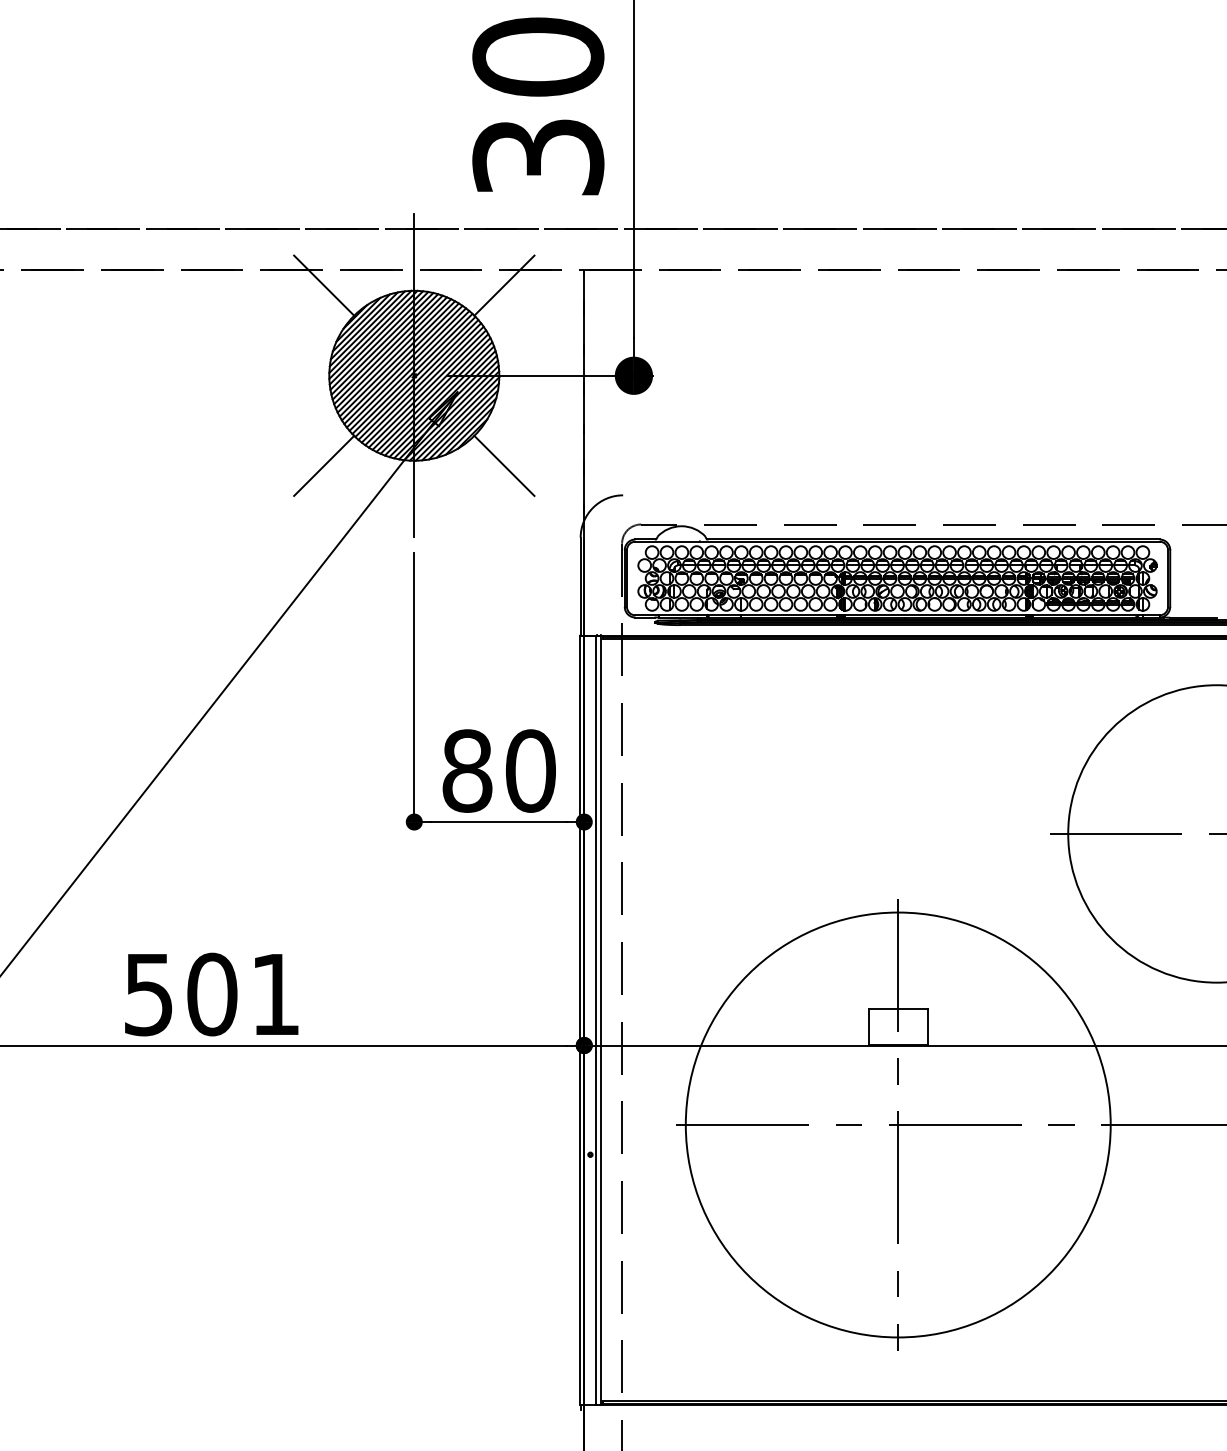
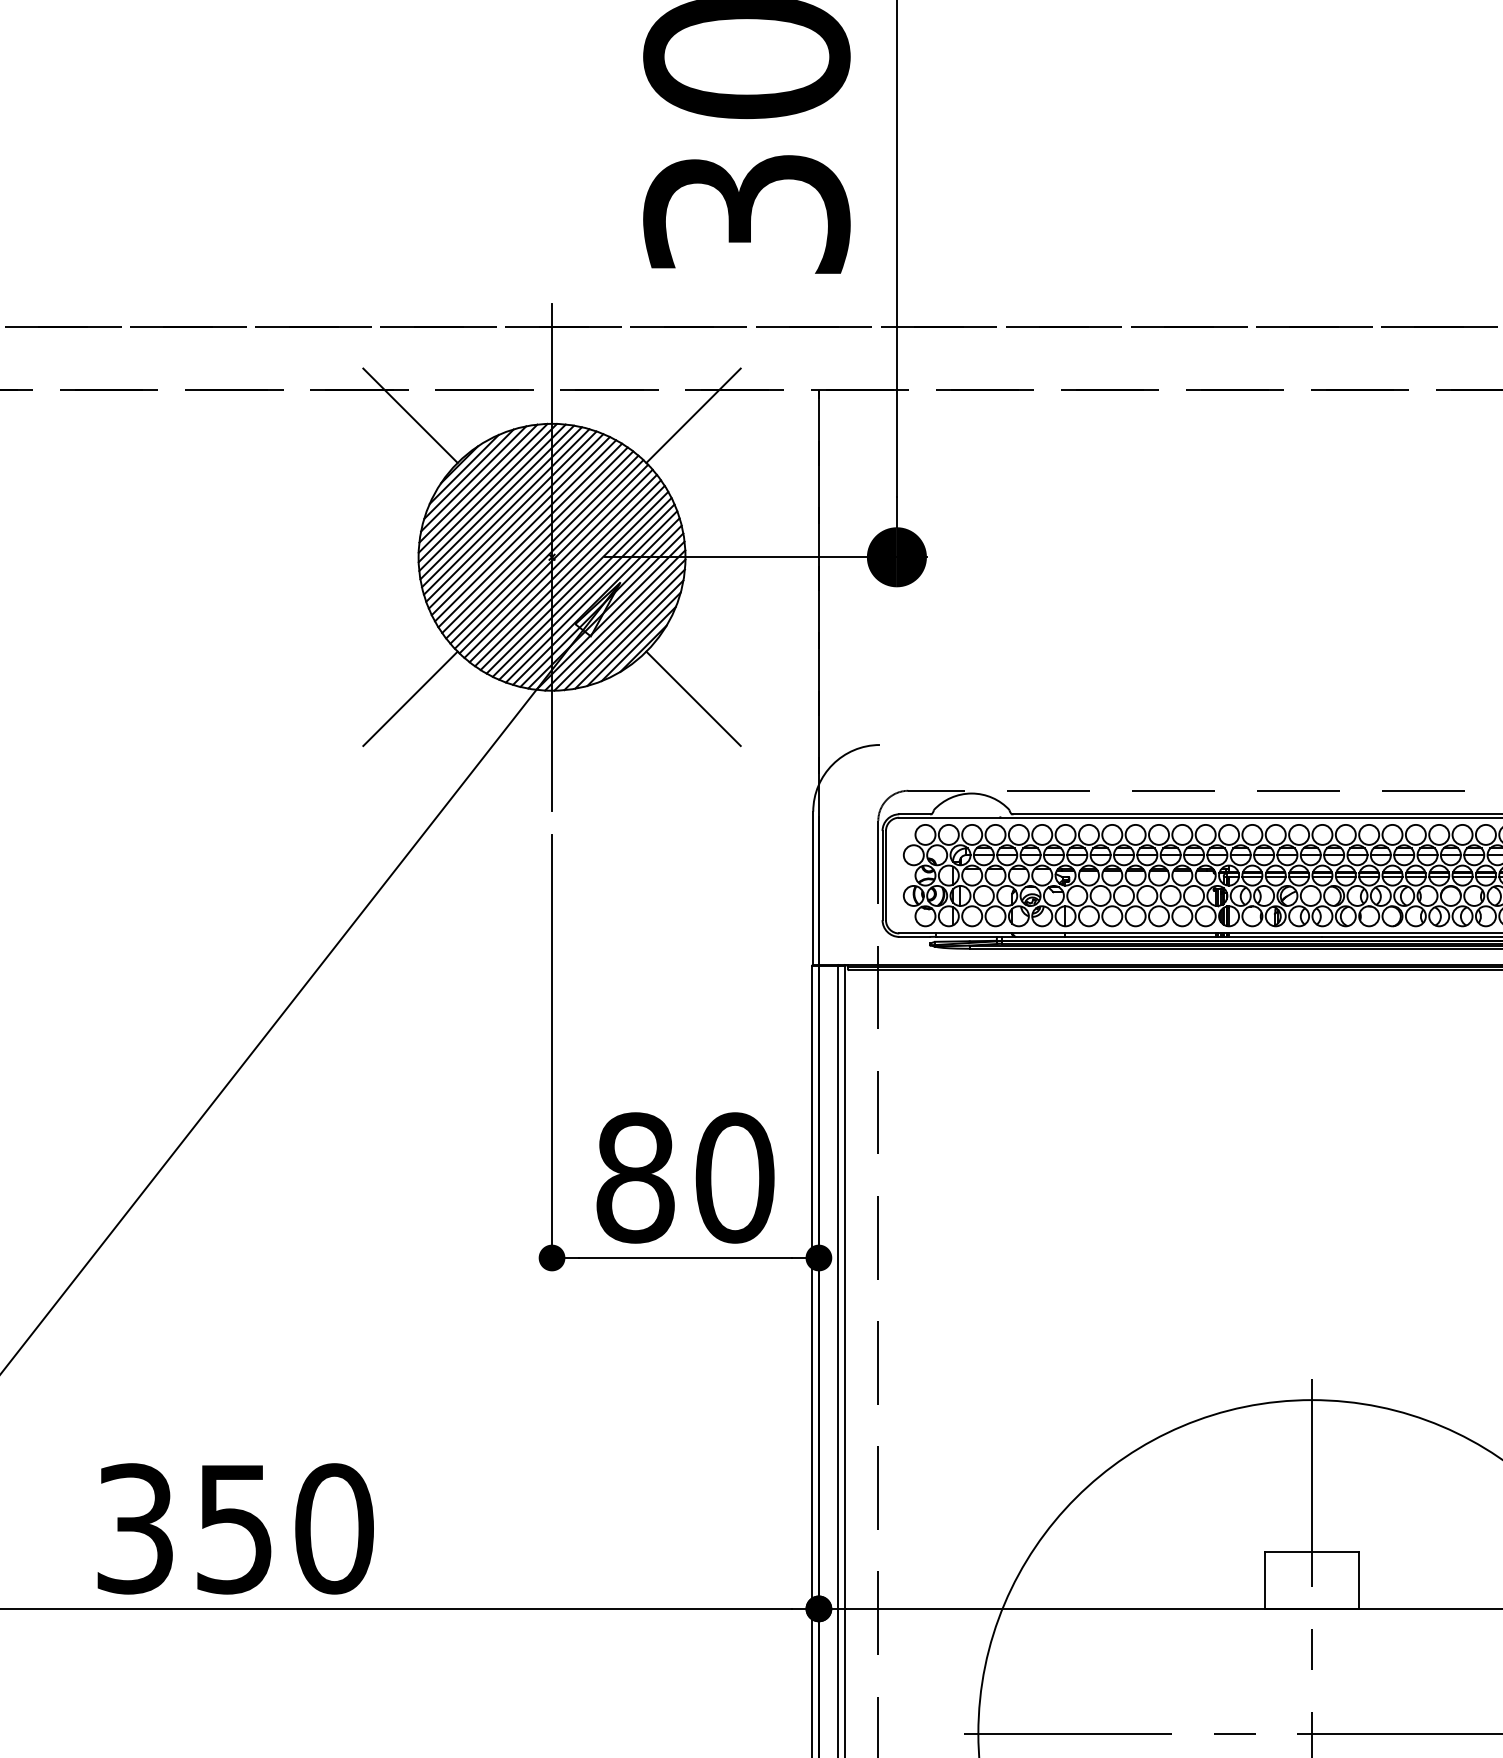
text: (212, 994) -> (235, 1528), 501 -> 350

